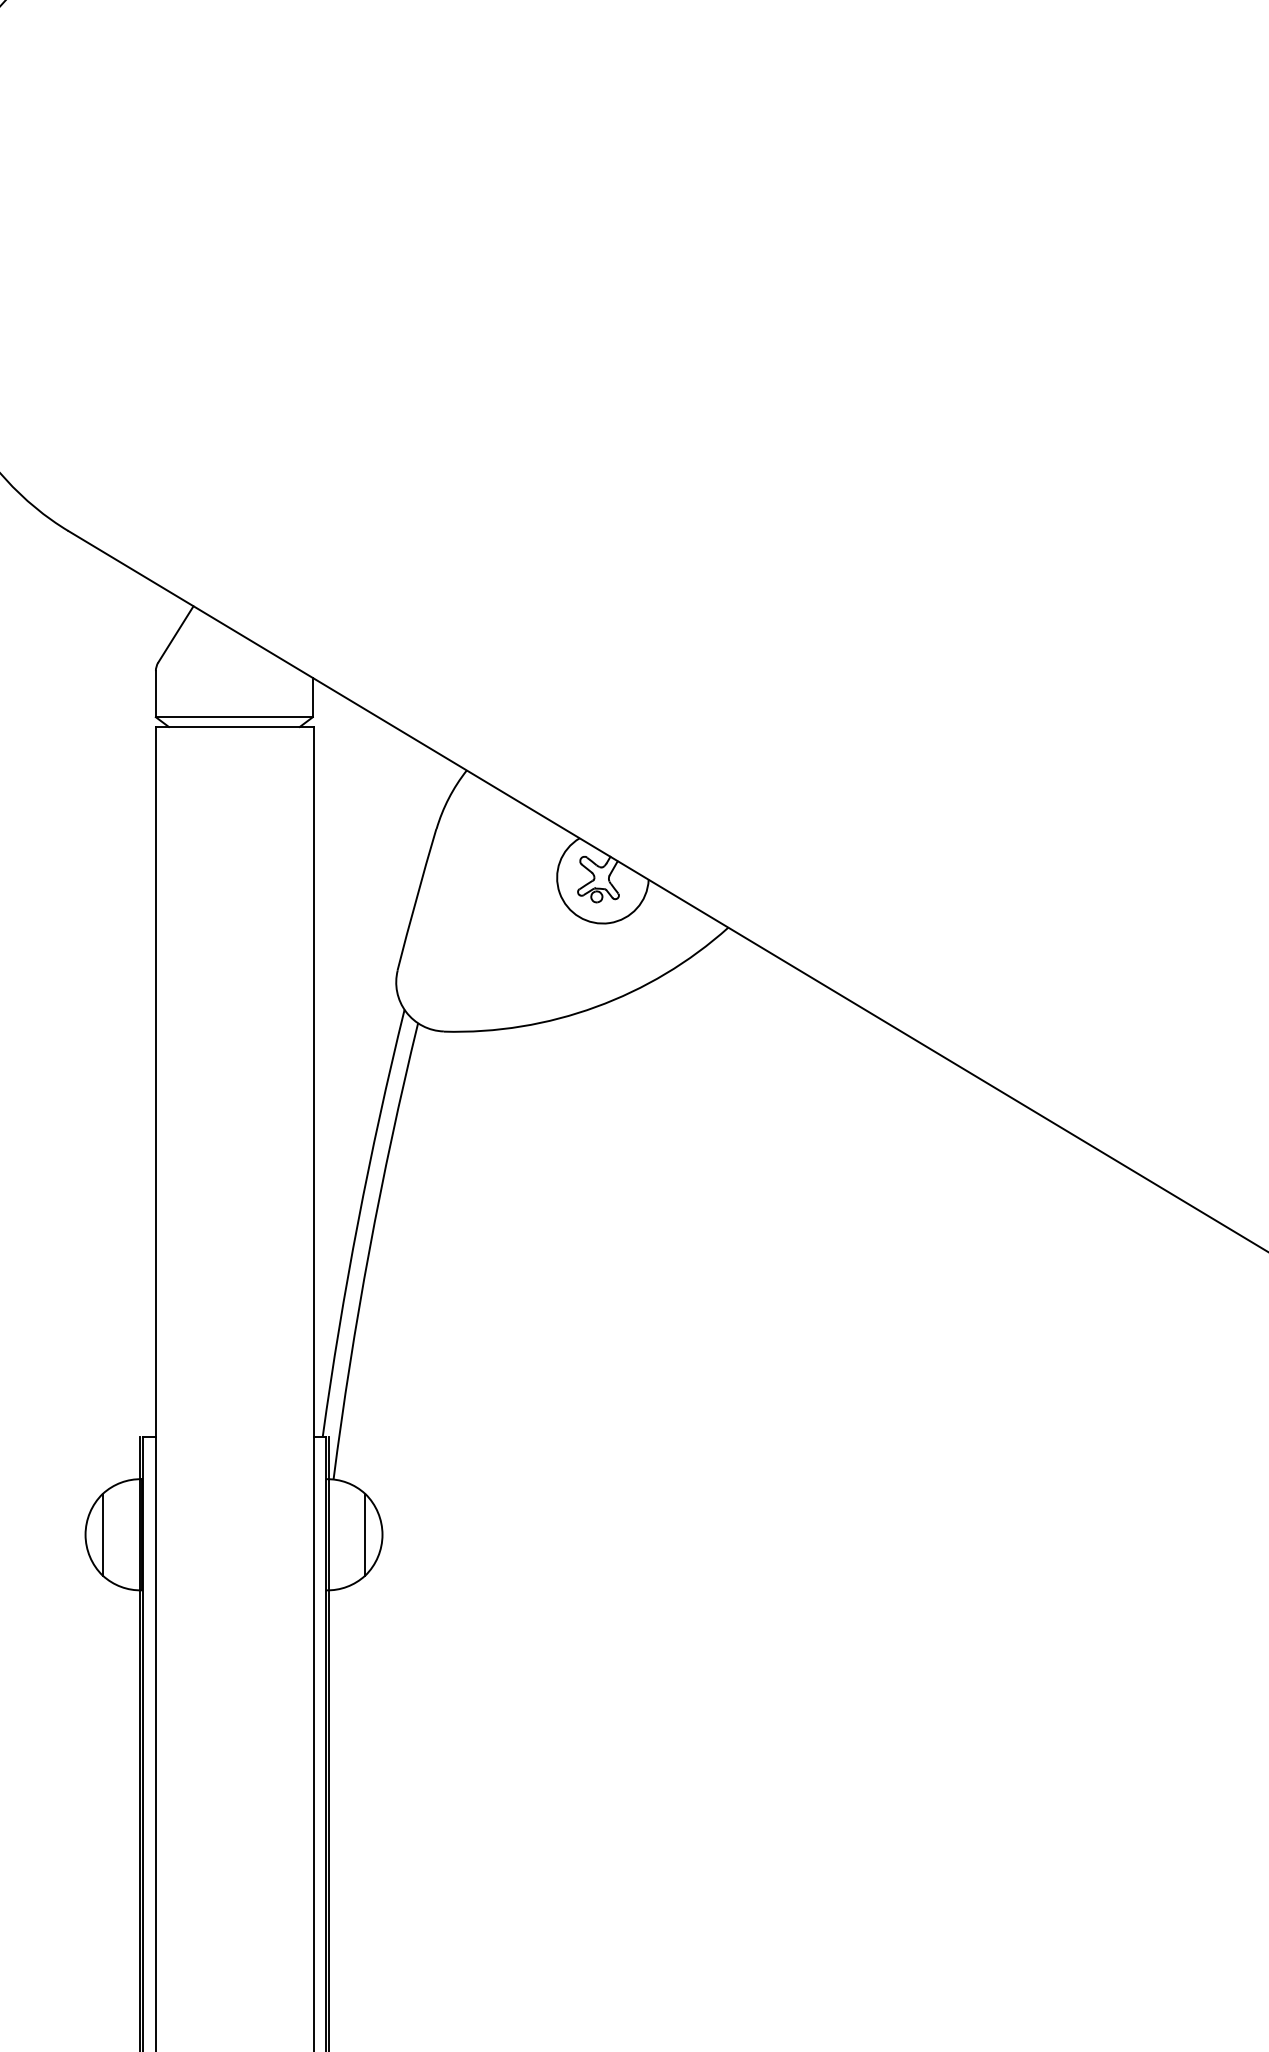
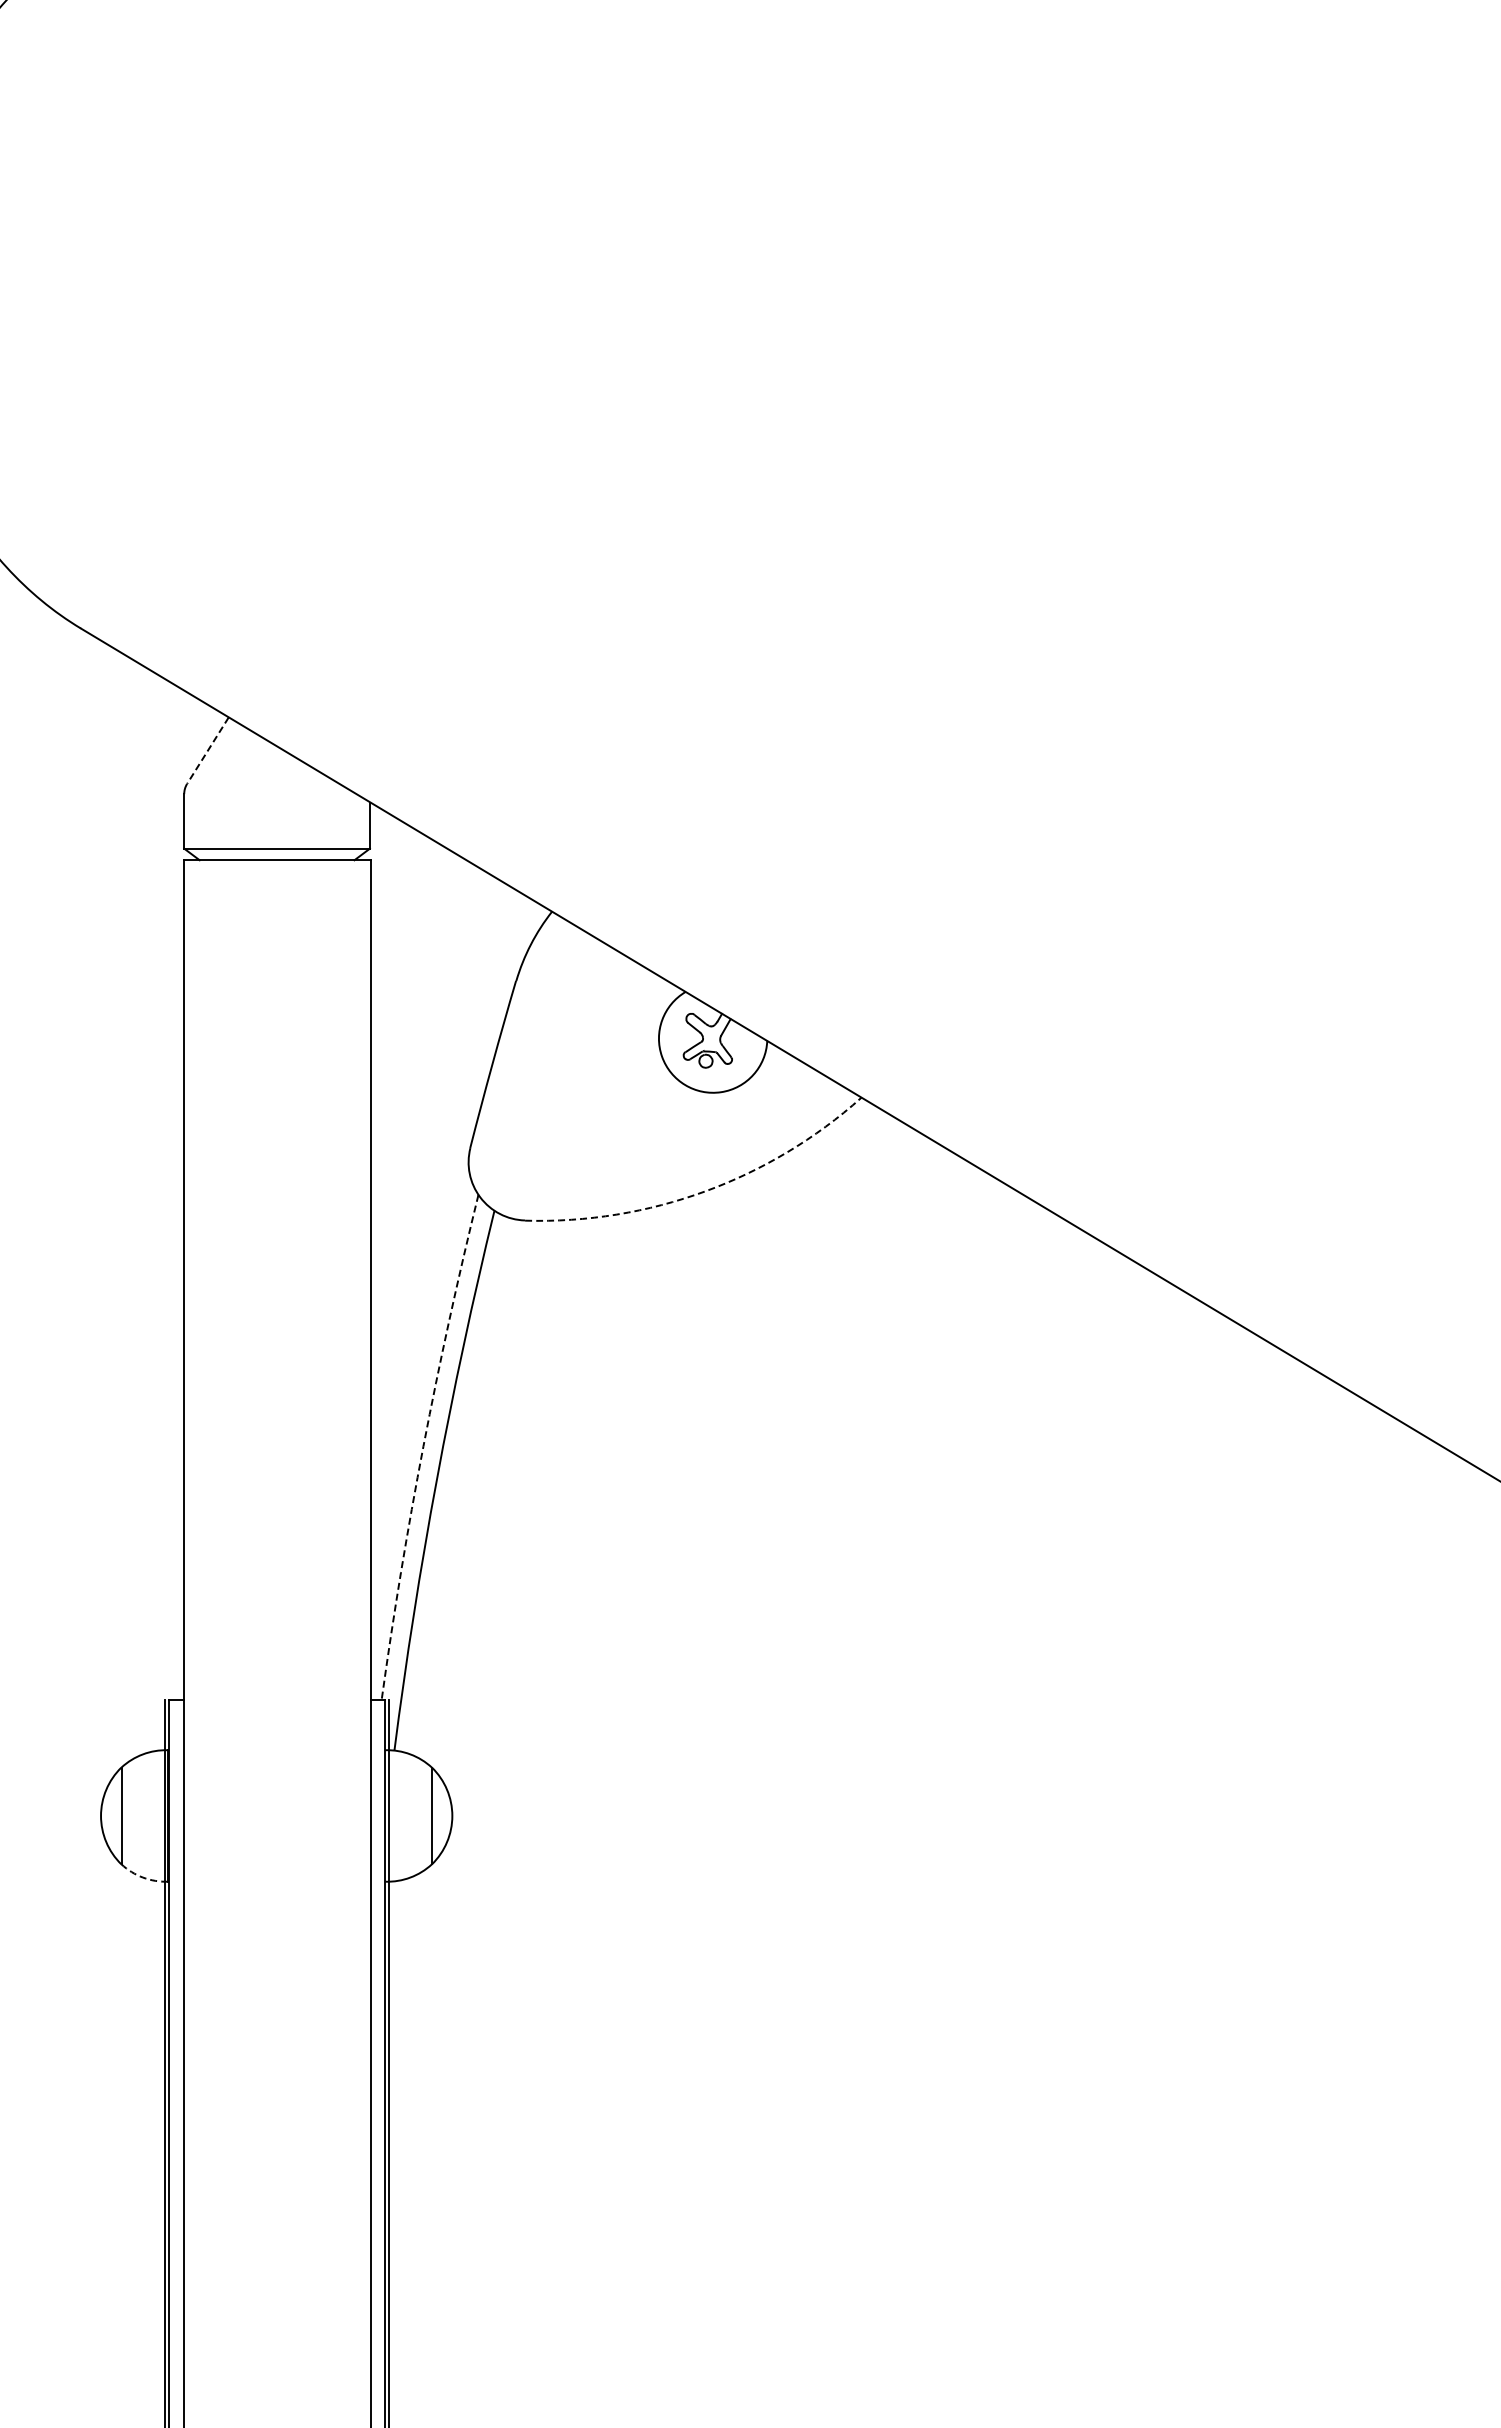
line: (175, 634) -> (207, 750), solid -> dashed
arc: (596, 1006) -> (705, 1191), solid -> dashed
arc: (358, 1222) -> (423, 1446), solid -> dashed
arc: (120, 1586) -> (142, 1877), solid -> dashed

